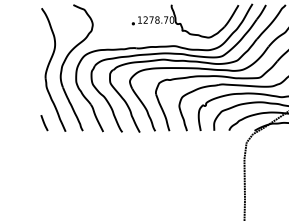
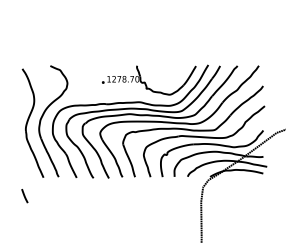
line: (44, 123) -> (24, 196), moved

